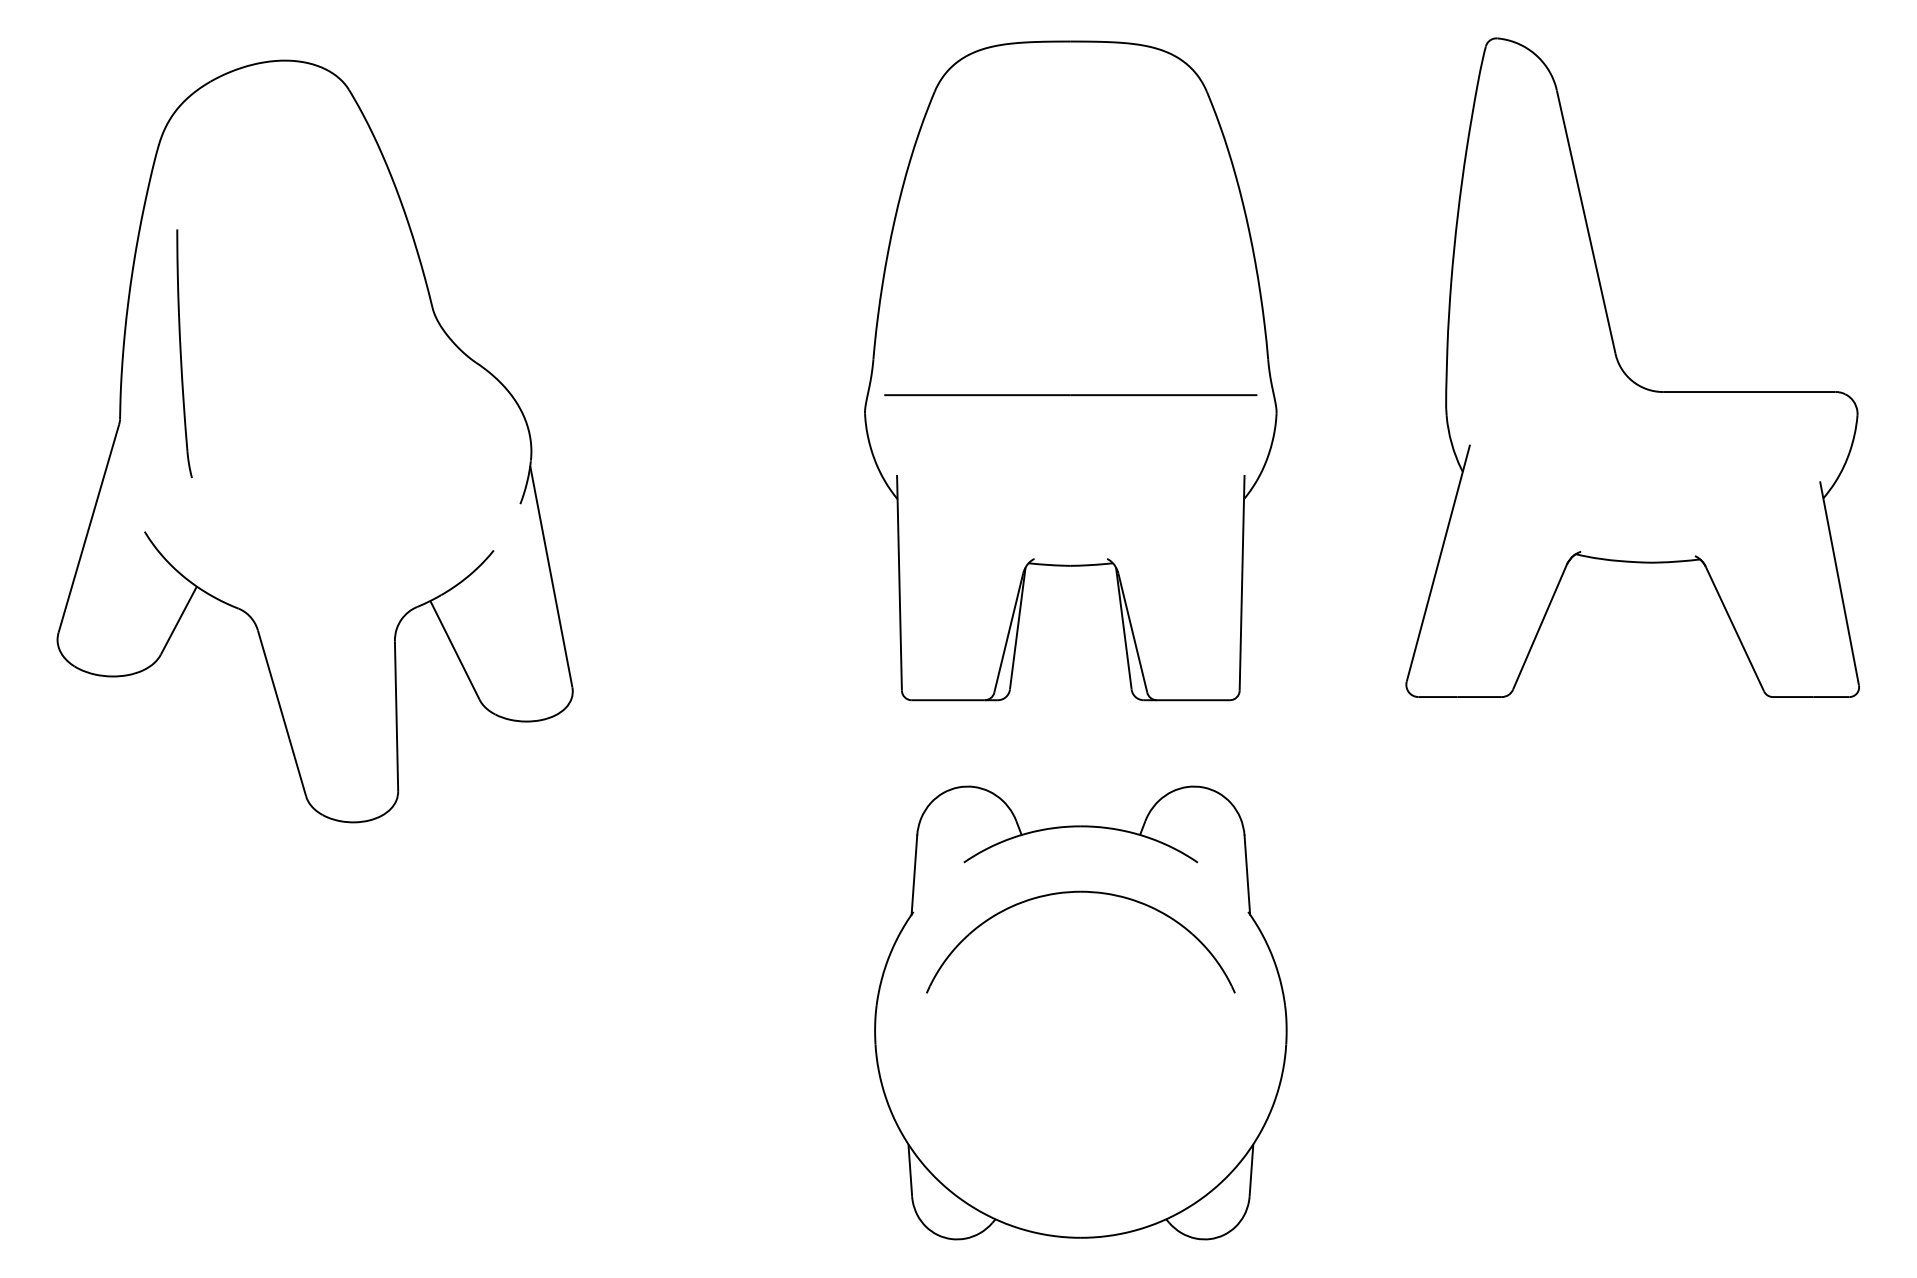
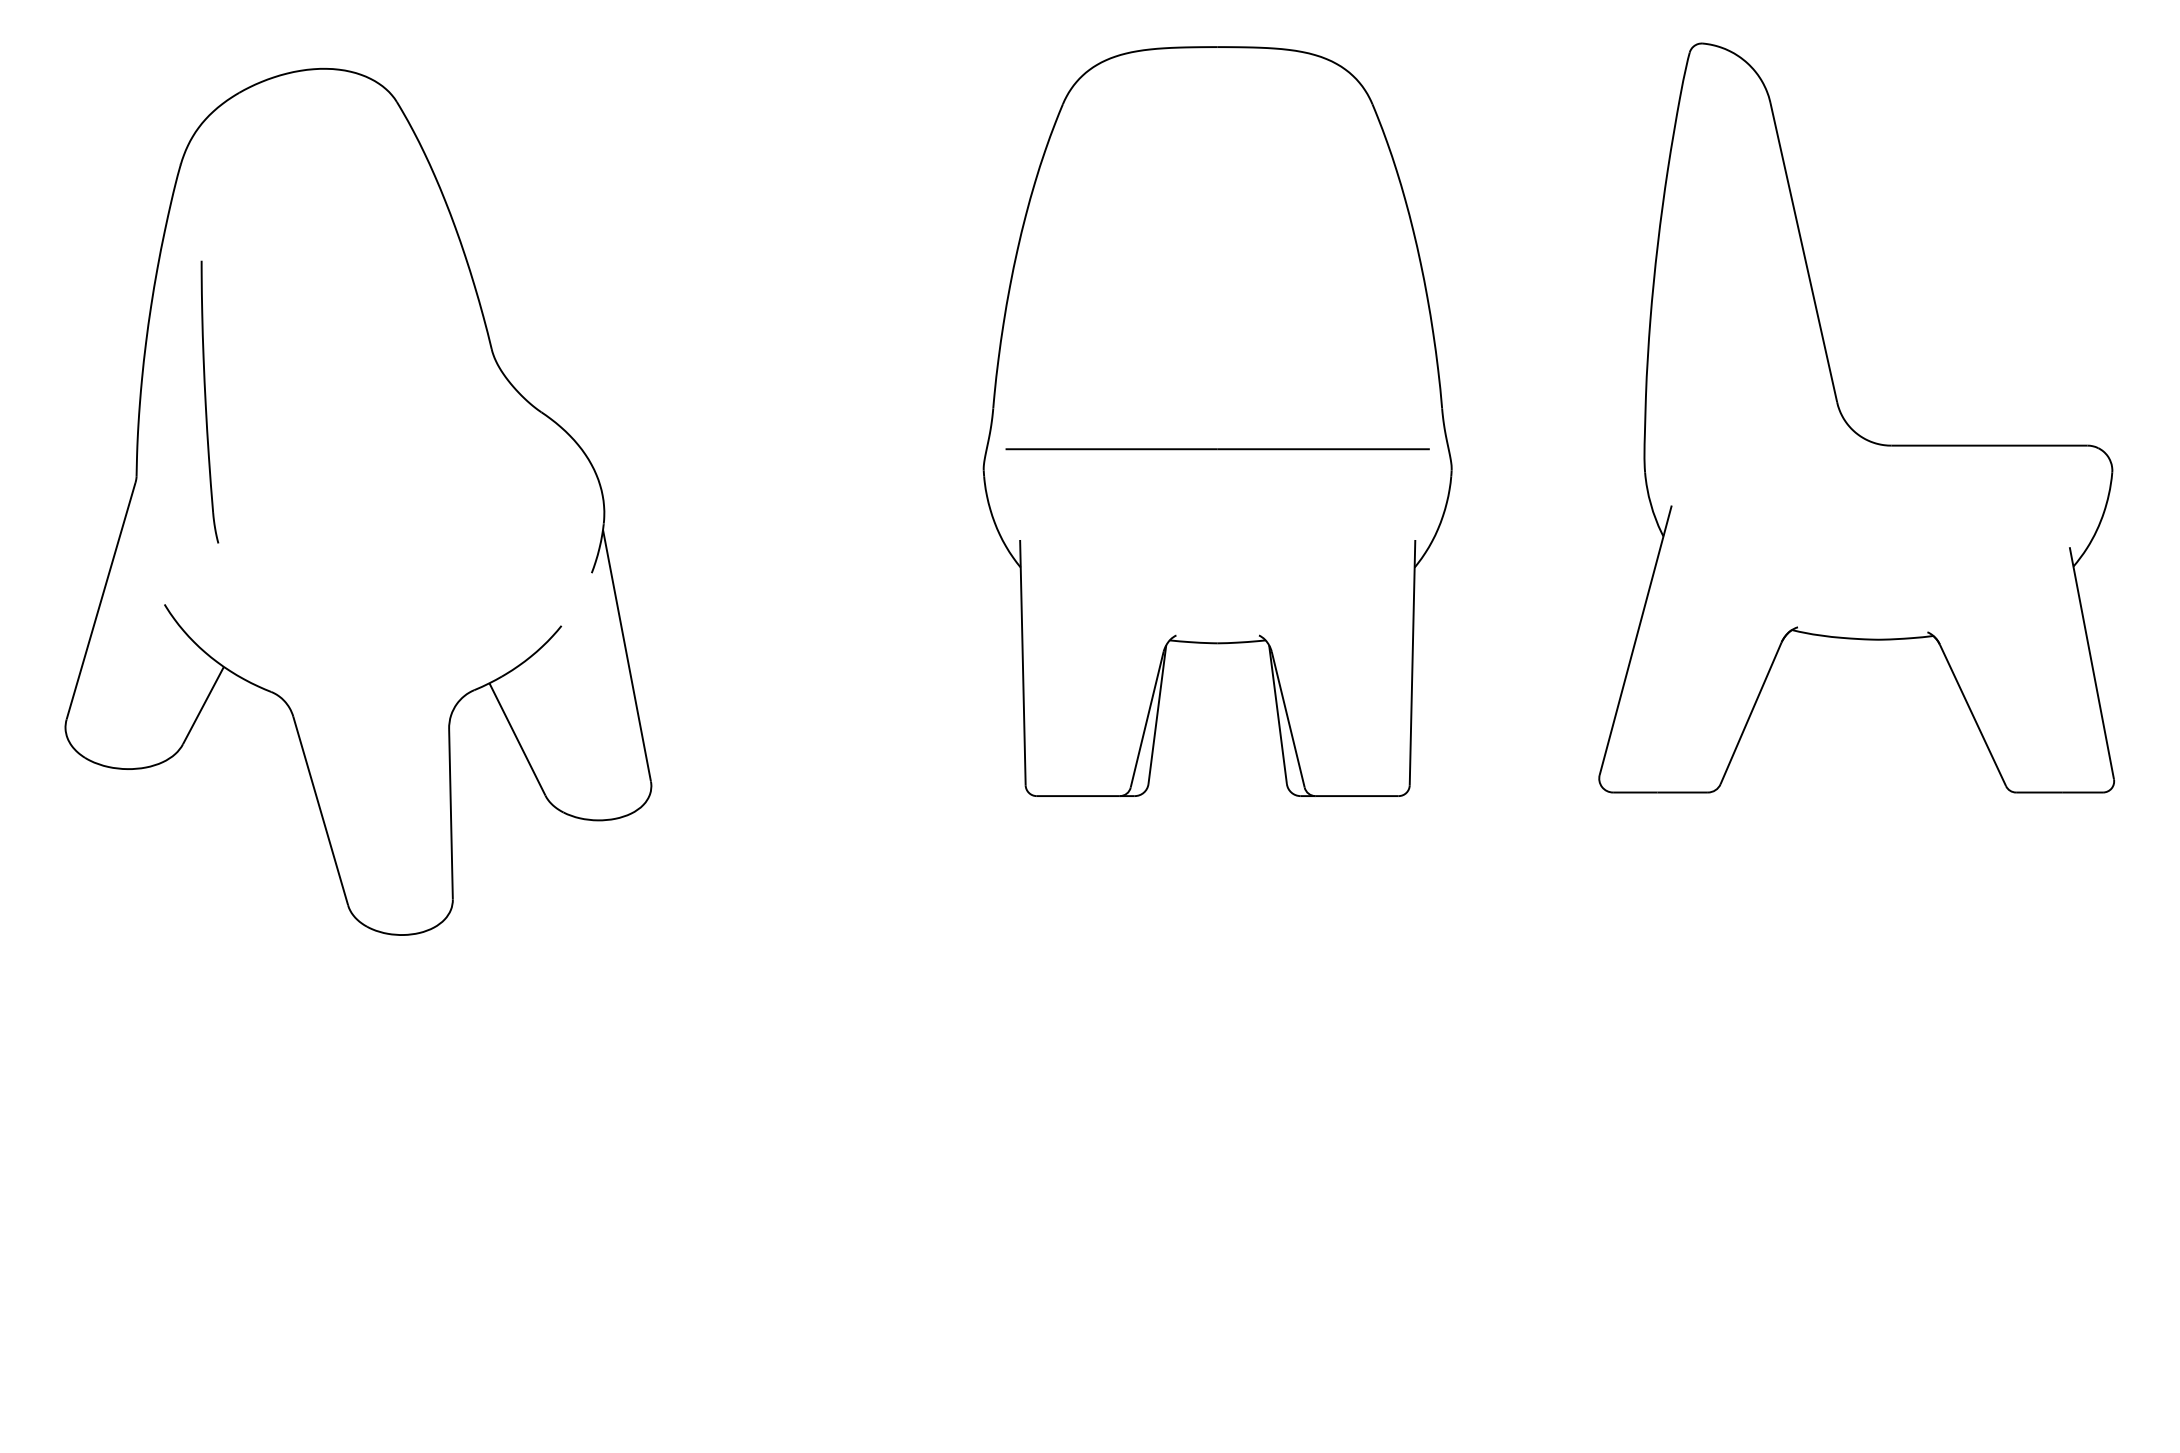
part: (1081, 1012) -> (1229, 1151), removed

